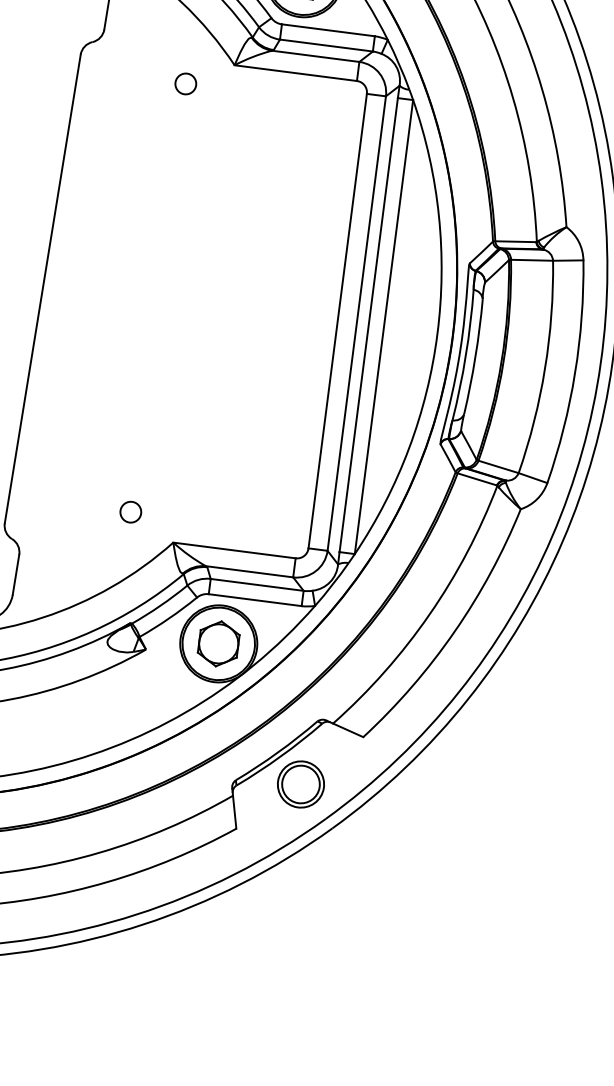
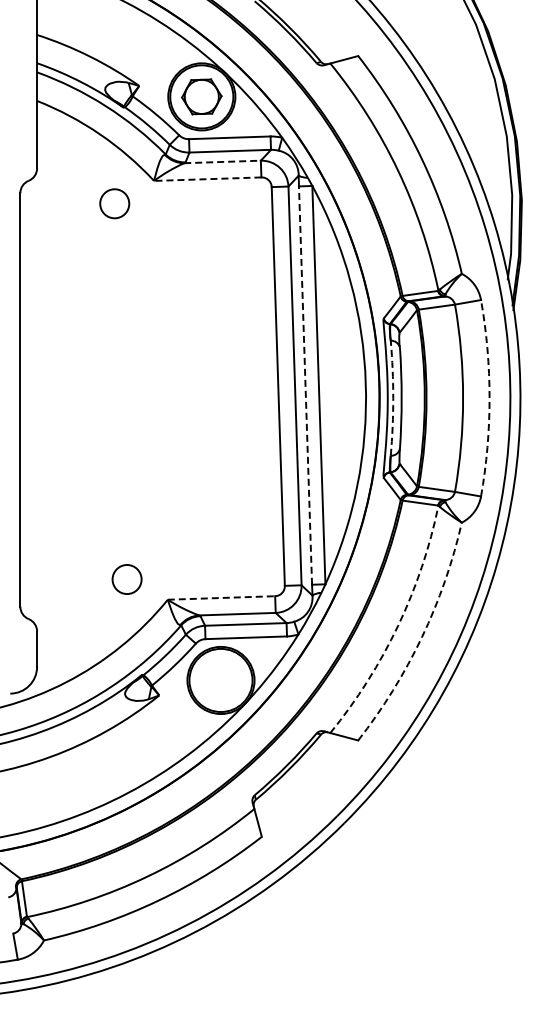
line: (316, 55) -> (223, 161), solid -> dashed
line: (295, 73) -> (207, 179), solid -> dashed
circle: (185, 83) -> (114, 203), size x1.6
line: (368, 325) -> (305, 385), solid -> dashed
arc: (466, 355) -> (393, 398), solid -> dashed
arc: (574, 373) -> (489, 398), solid -> dashed
circle: (131, 512) -> (127, 579), size x1.6
line: (234, 549) -> (221, 597), solid -> dashed
arc: (430, 614) -> (398, 625), solid -> dashed
arc: (453, 632) -> (421, 637), solid -> dashed
part: (218, 643) -> (220, 680), removed
part: (301, 784) -> (311, 789), removed

